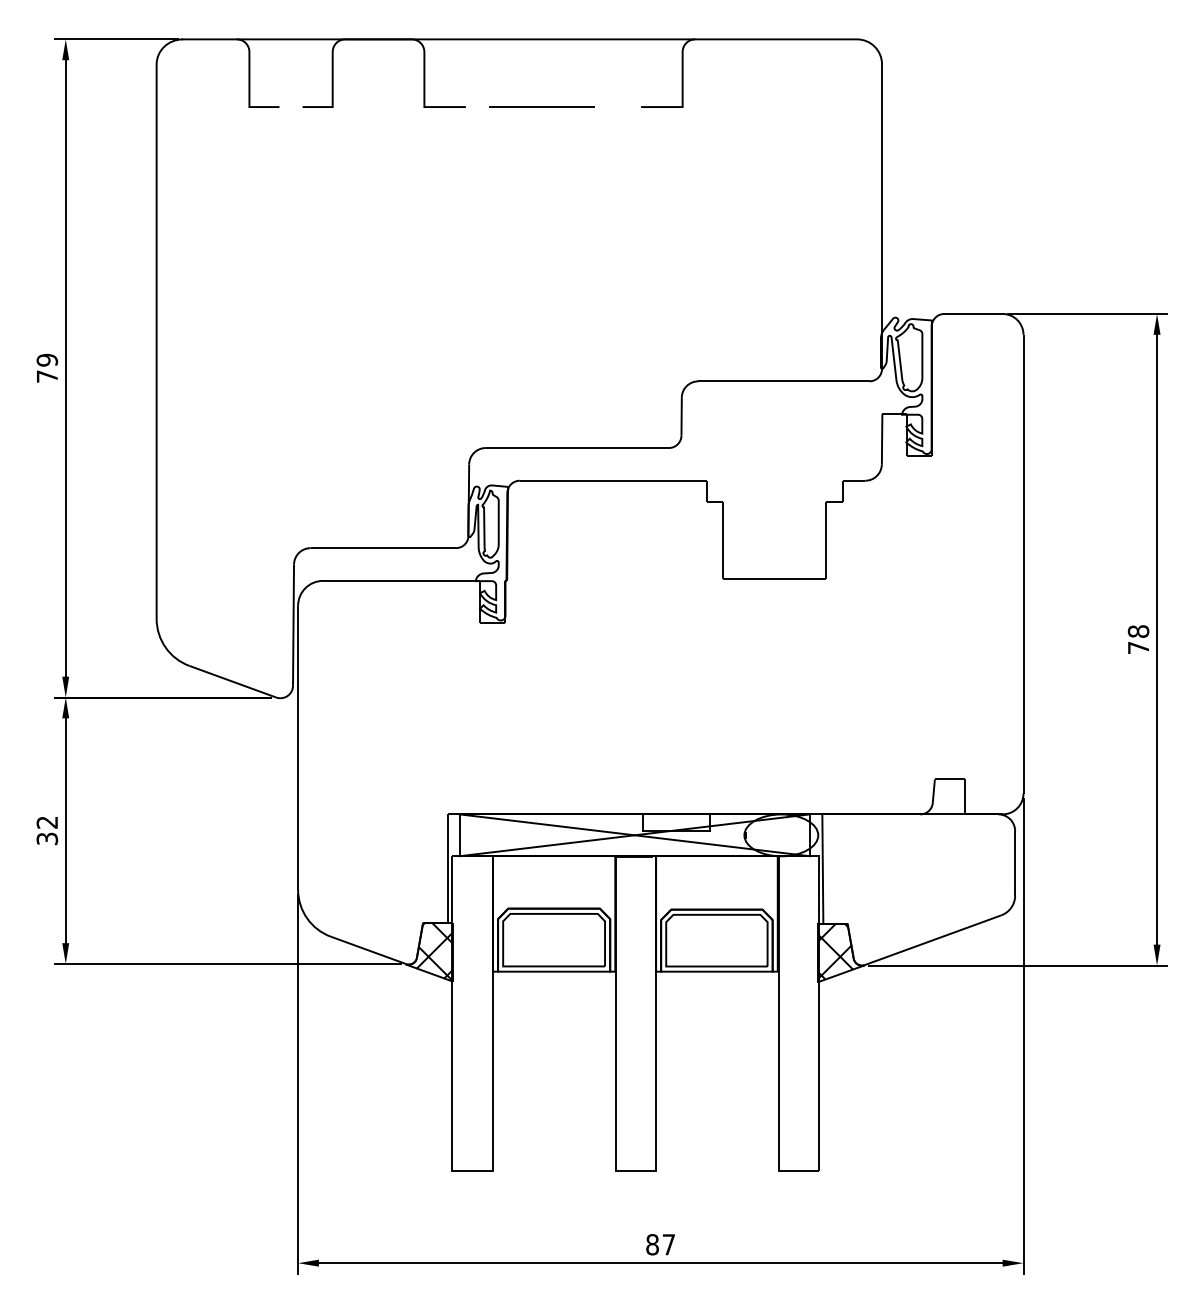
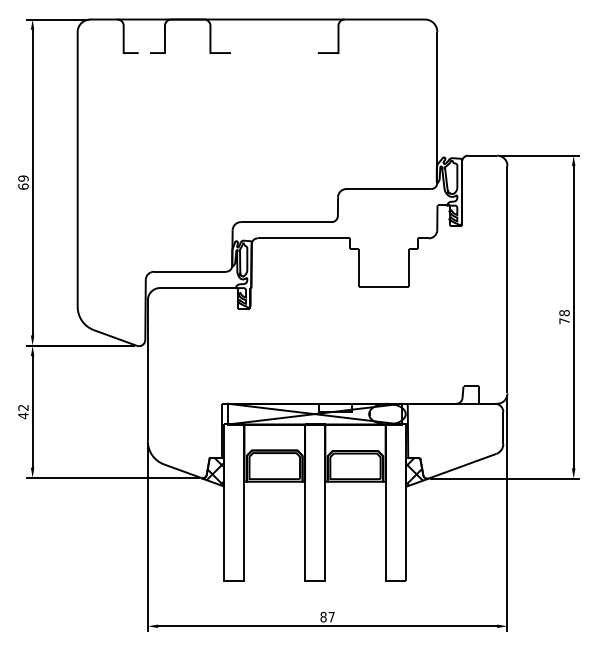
line: (541, 105) -> (268, 52), removed
text: (47, 376) -> (23, 186), 79 -> 69
text: (47, 838) -> (23, 415), 32 -> 42

